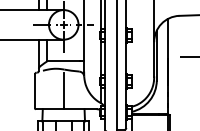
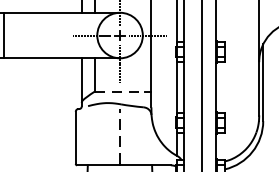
line: (64, 61) -> (121, 91), solid -> dashed
line: (63, 90) -> (119, 136), solid -> dashed

